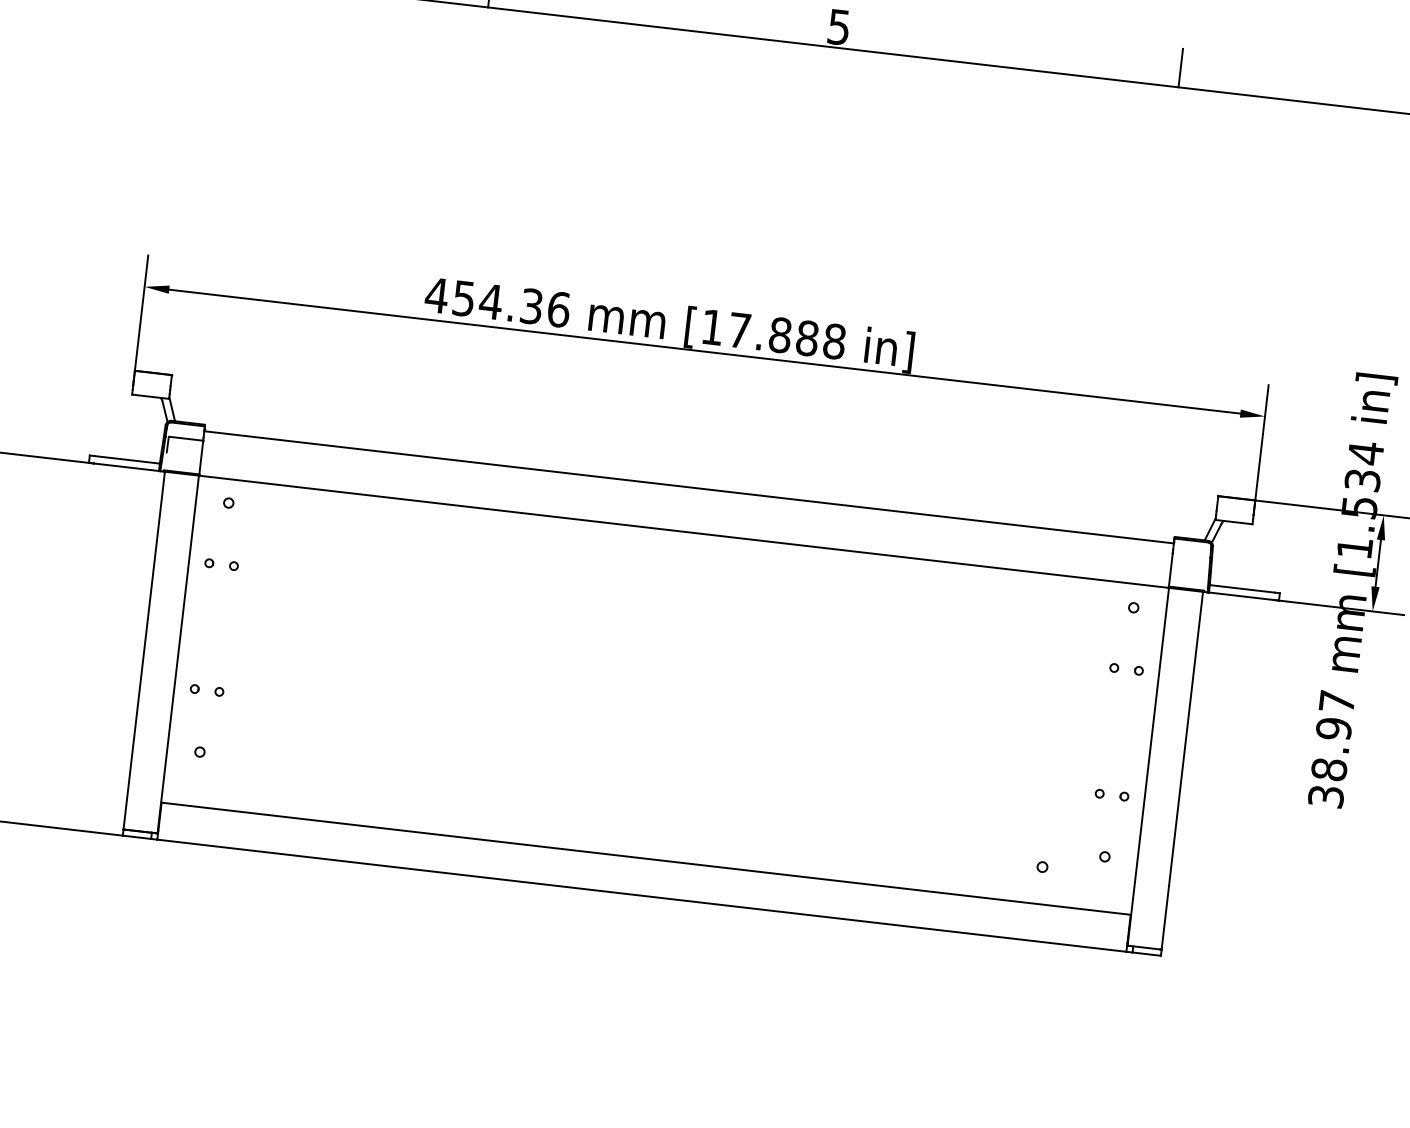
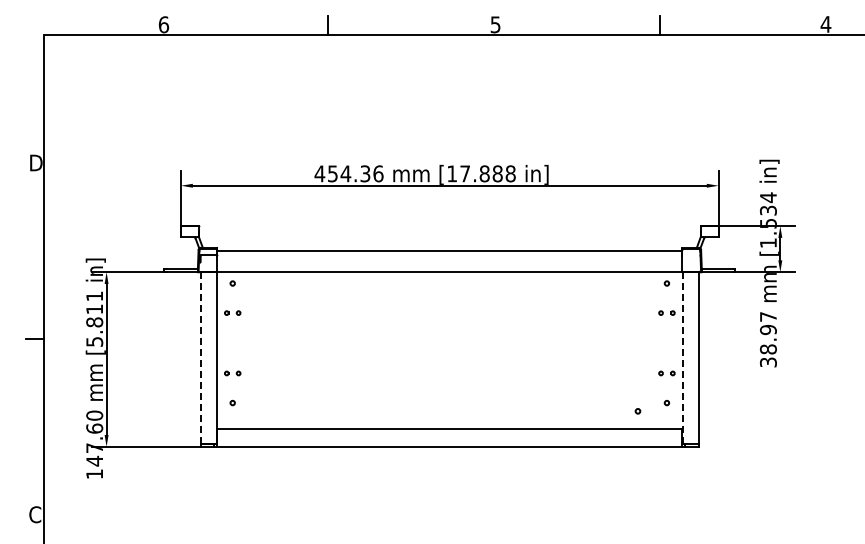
line: (143, 651) -> (200, 358), solid -> dashed
line: (1148, 767) -> (682, 358), solid -> dashed

